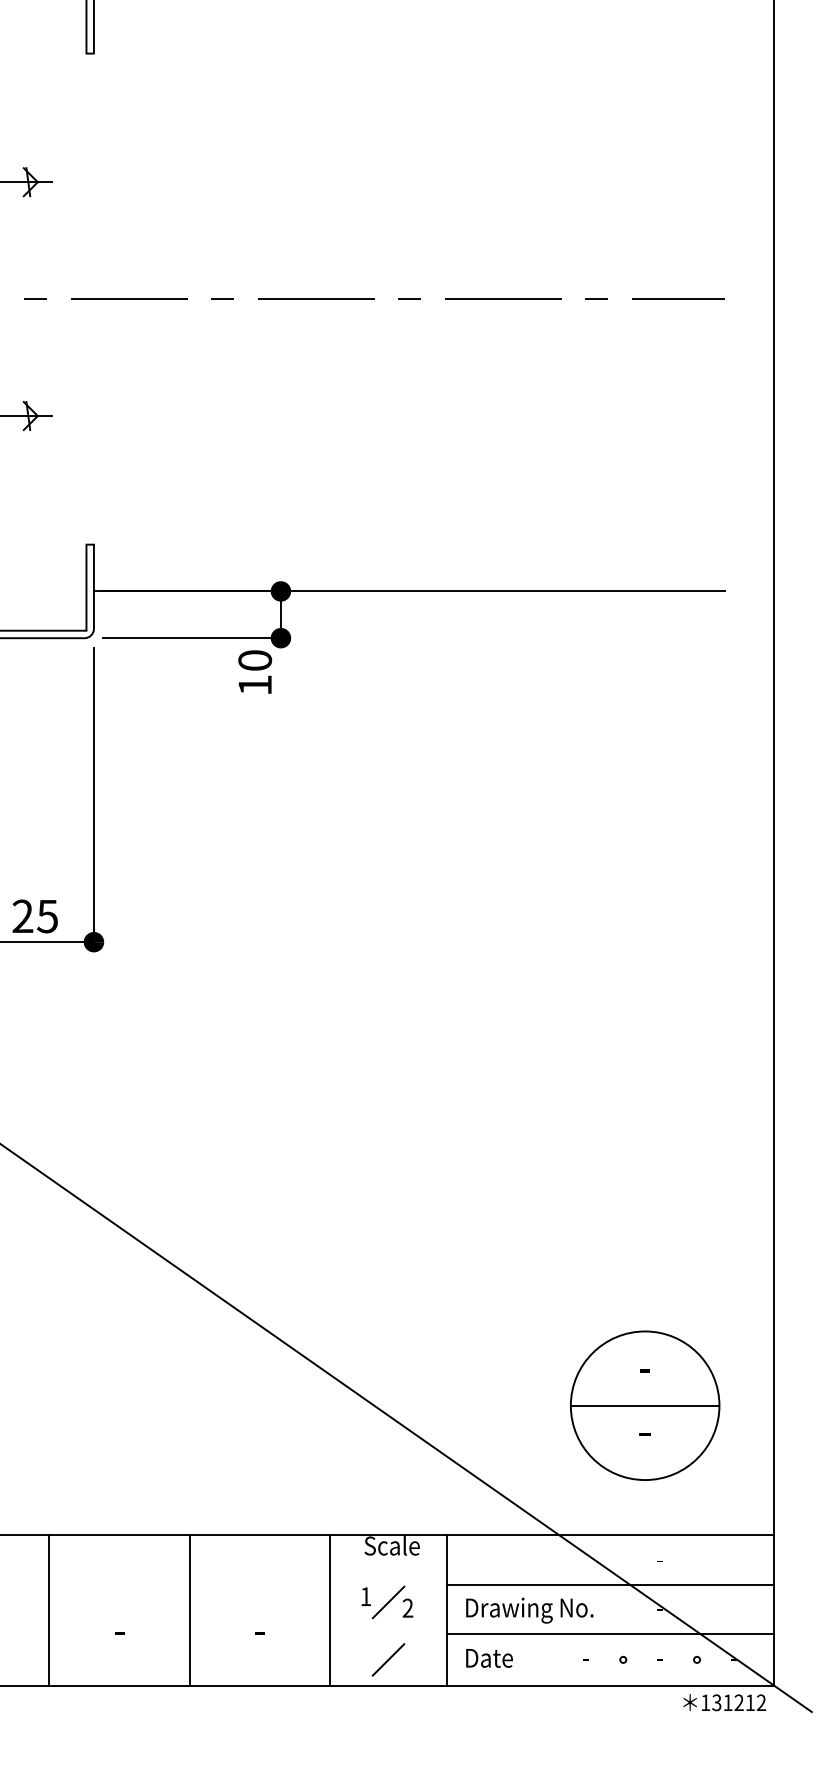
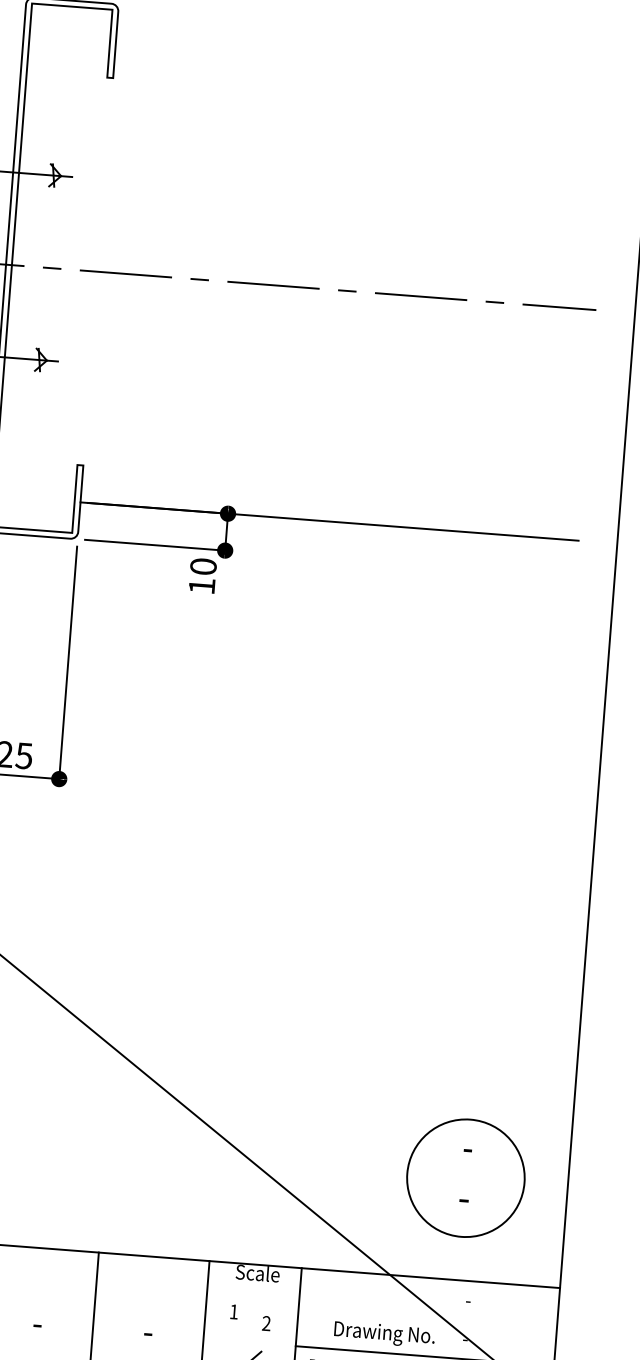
line: (644, 1405) -> (465, 1178), removed
line: (610, 1585) -> (427, 1317), removed
line: (388, 1602) -> (251, 1317), removed
text: (529, 1610) -> (384, 1334), moved

